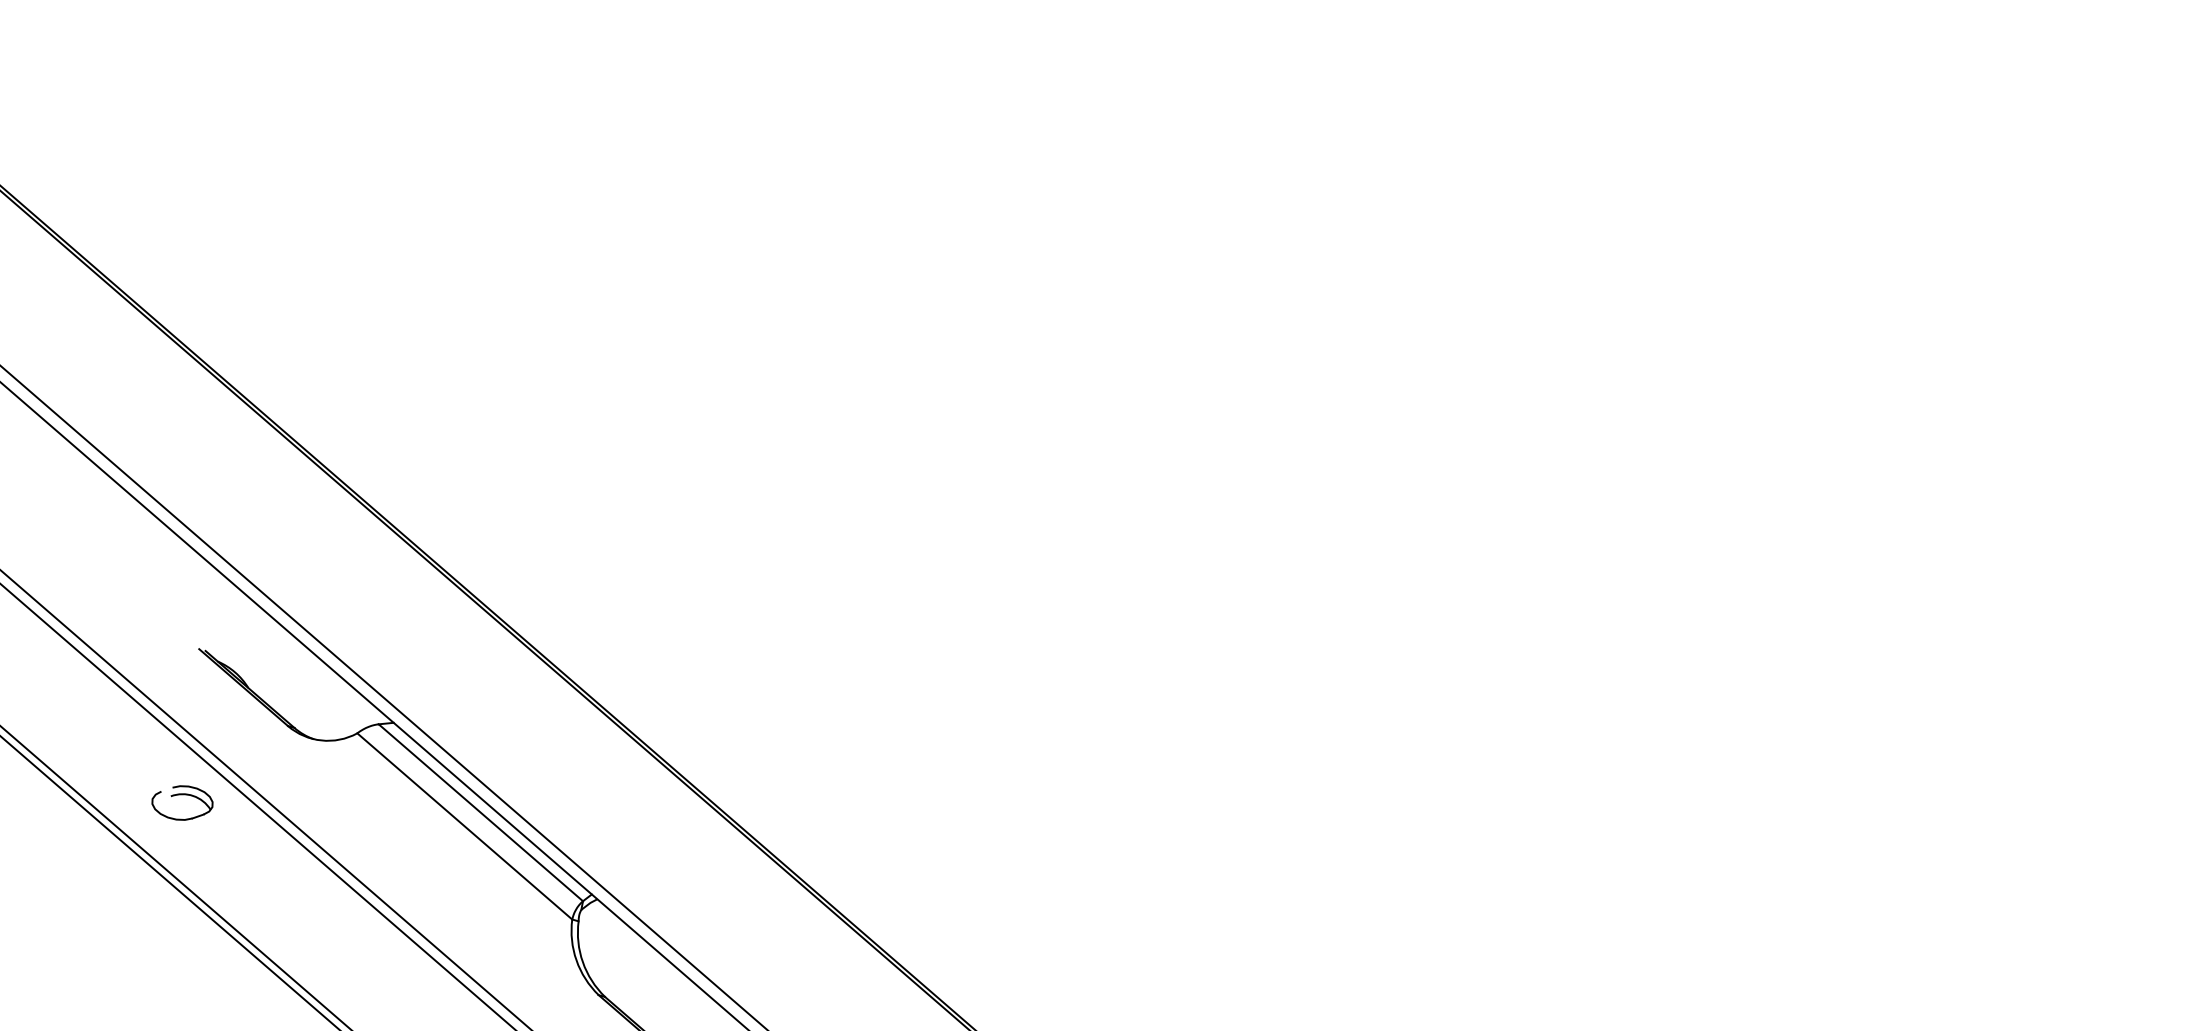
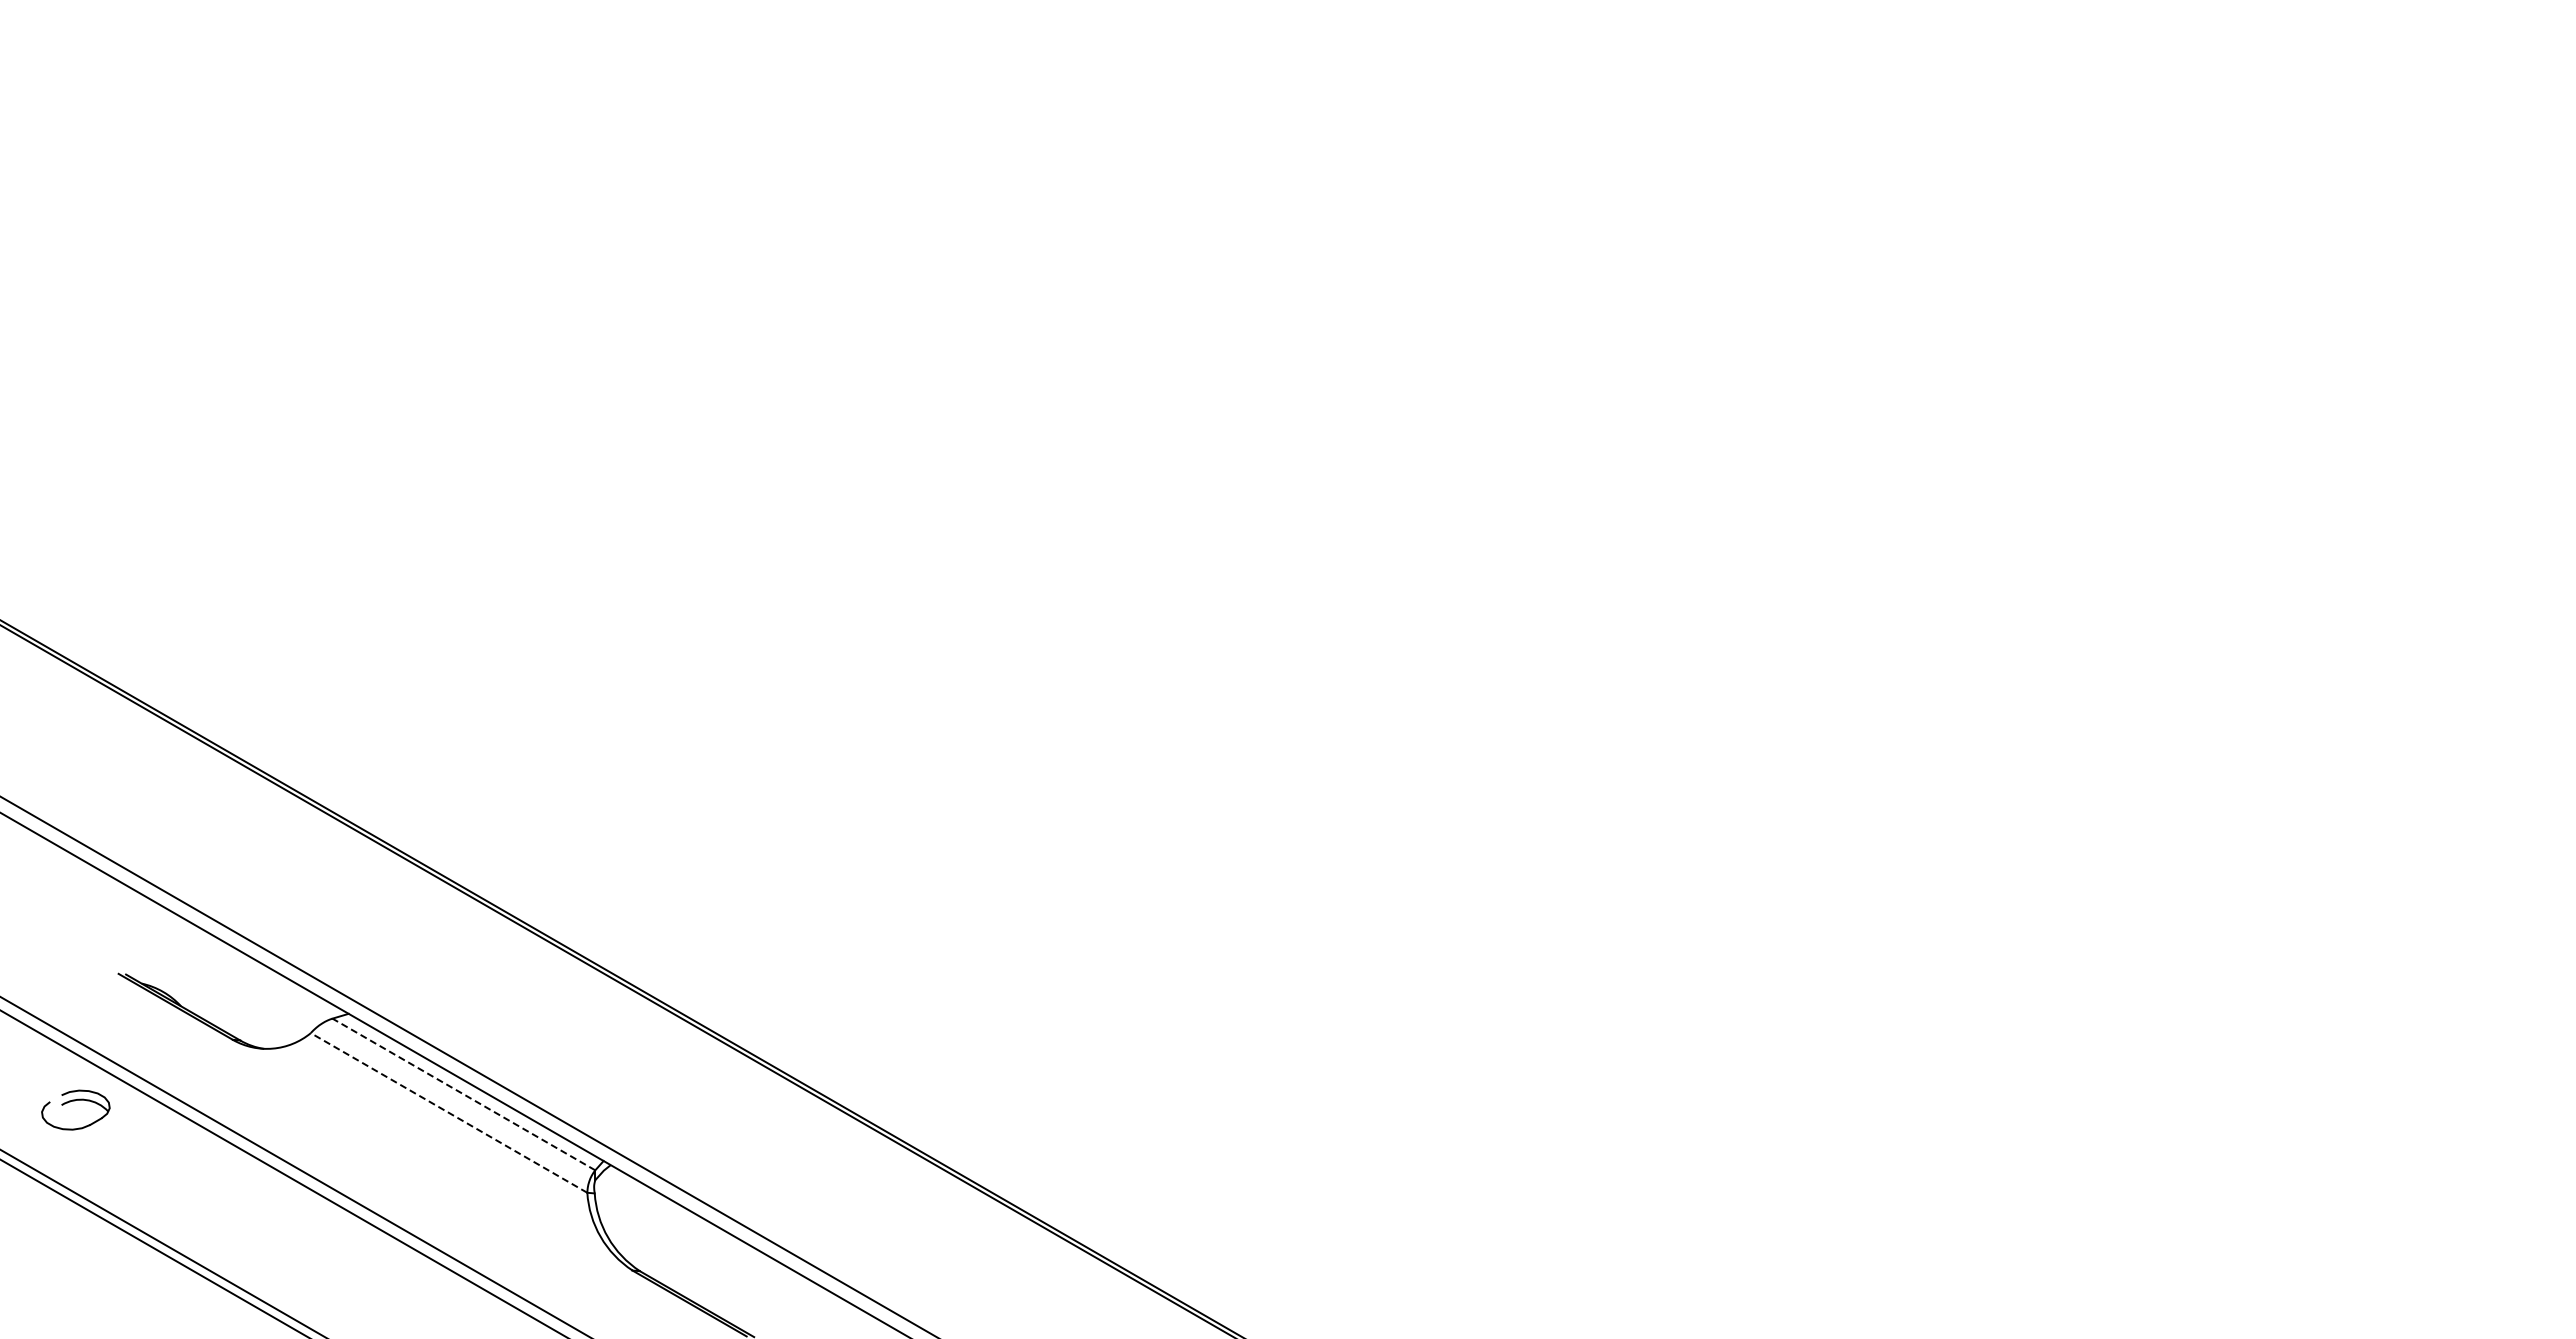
part: (183, 795) -> (75, 1101), moved
line: (480, 812) -> (463, 1094), solid -> dashed
line: (465, 826) -> (449, 1112), solid -> dashed

